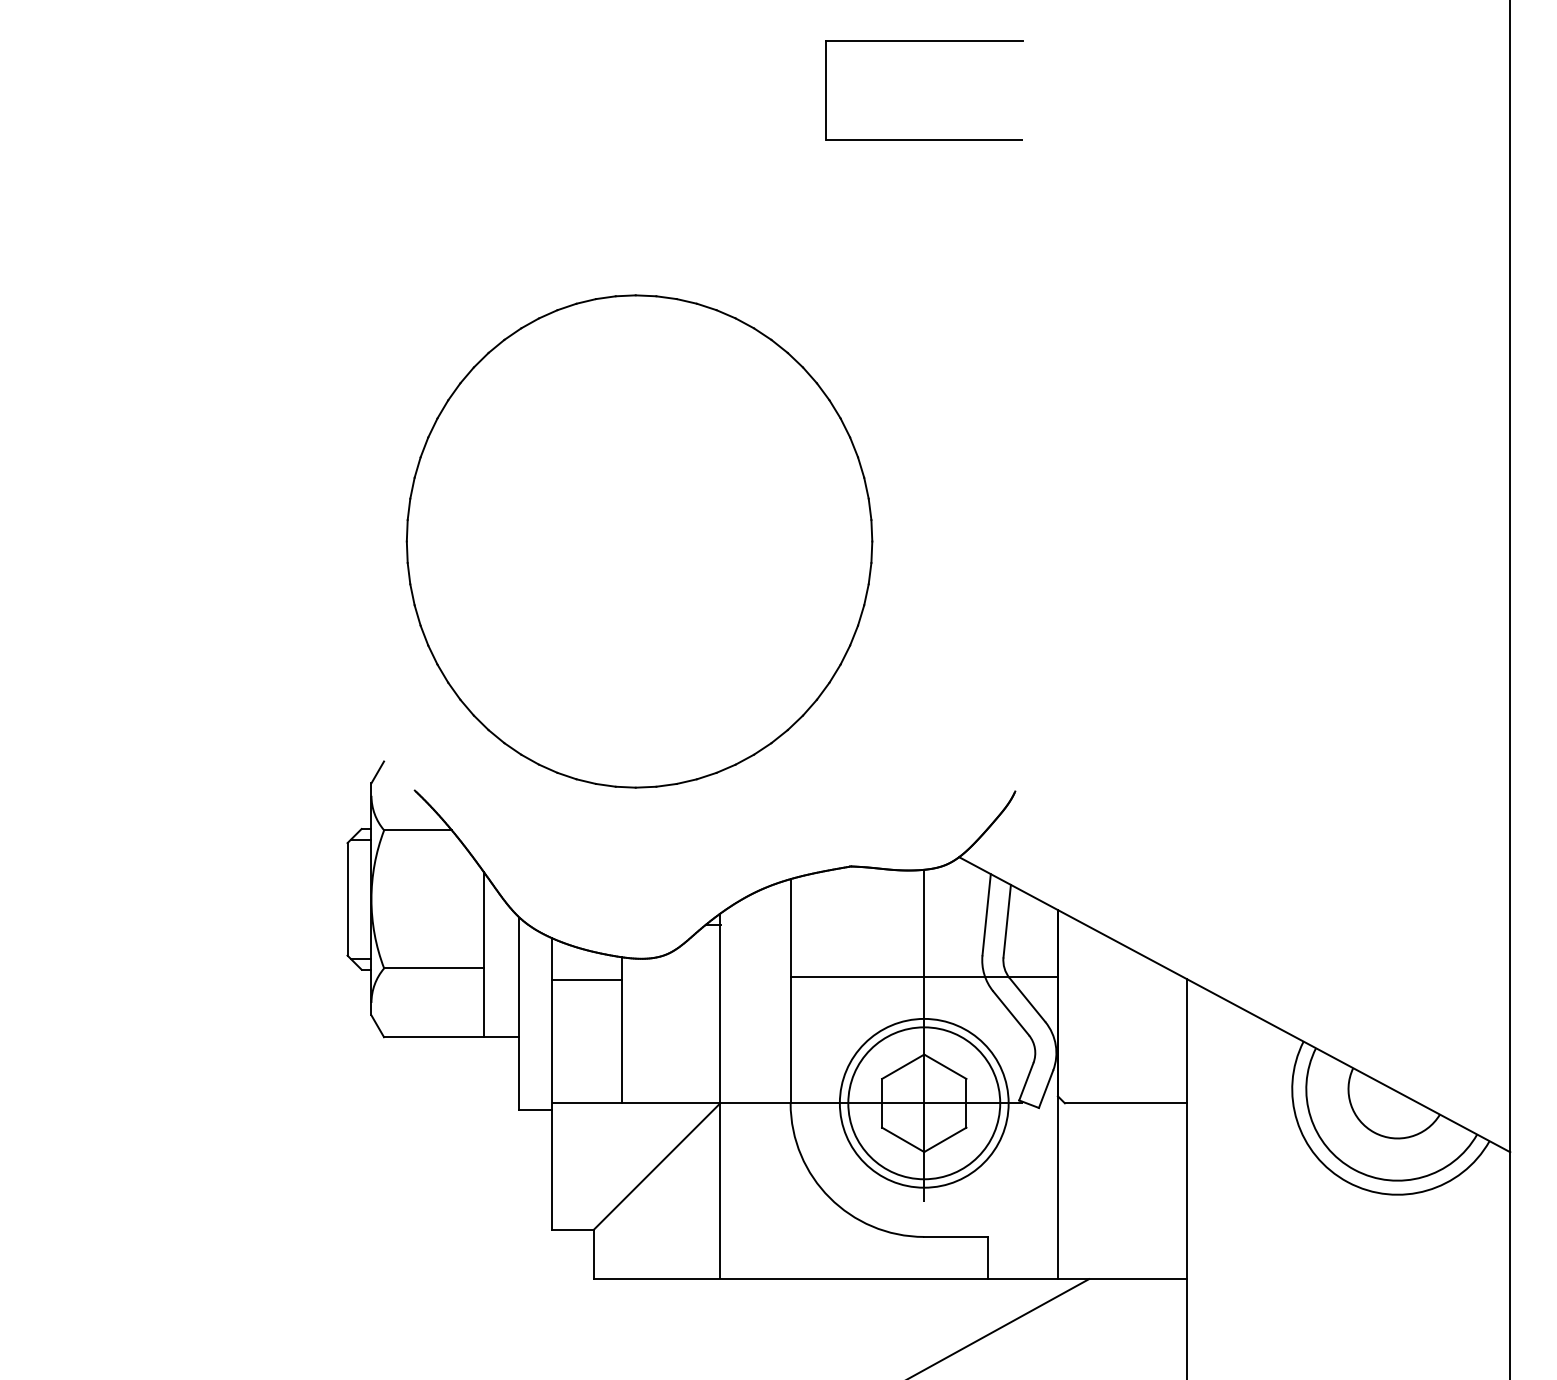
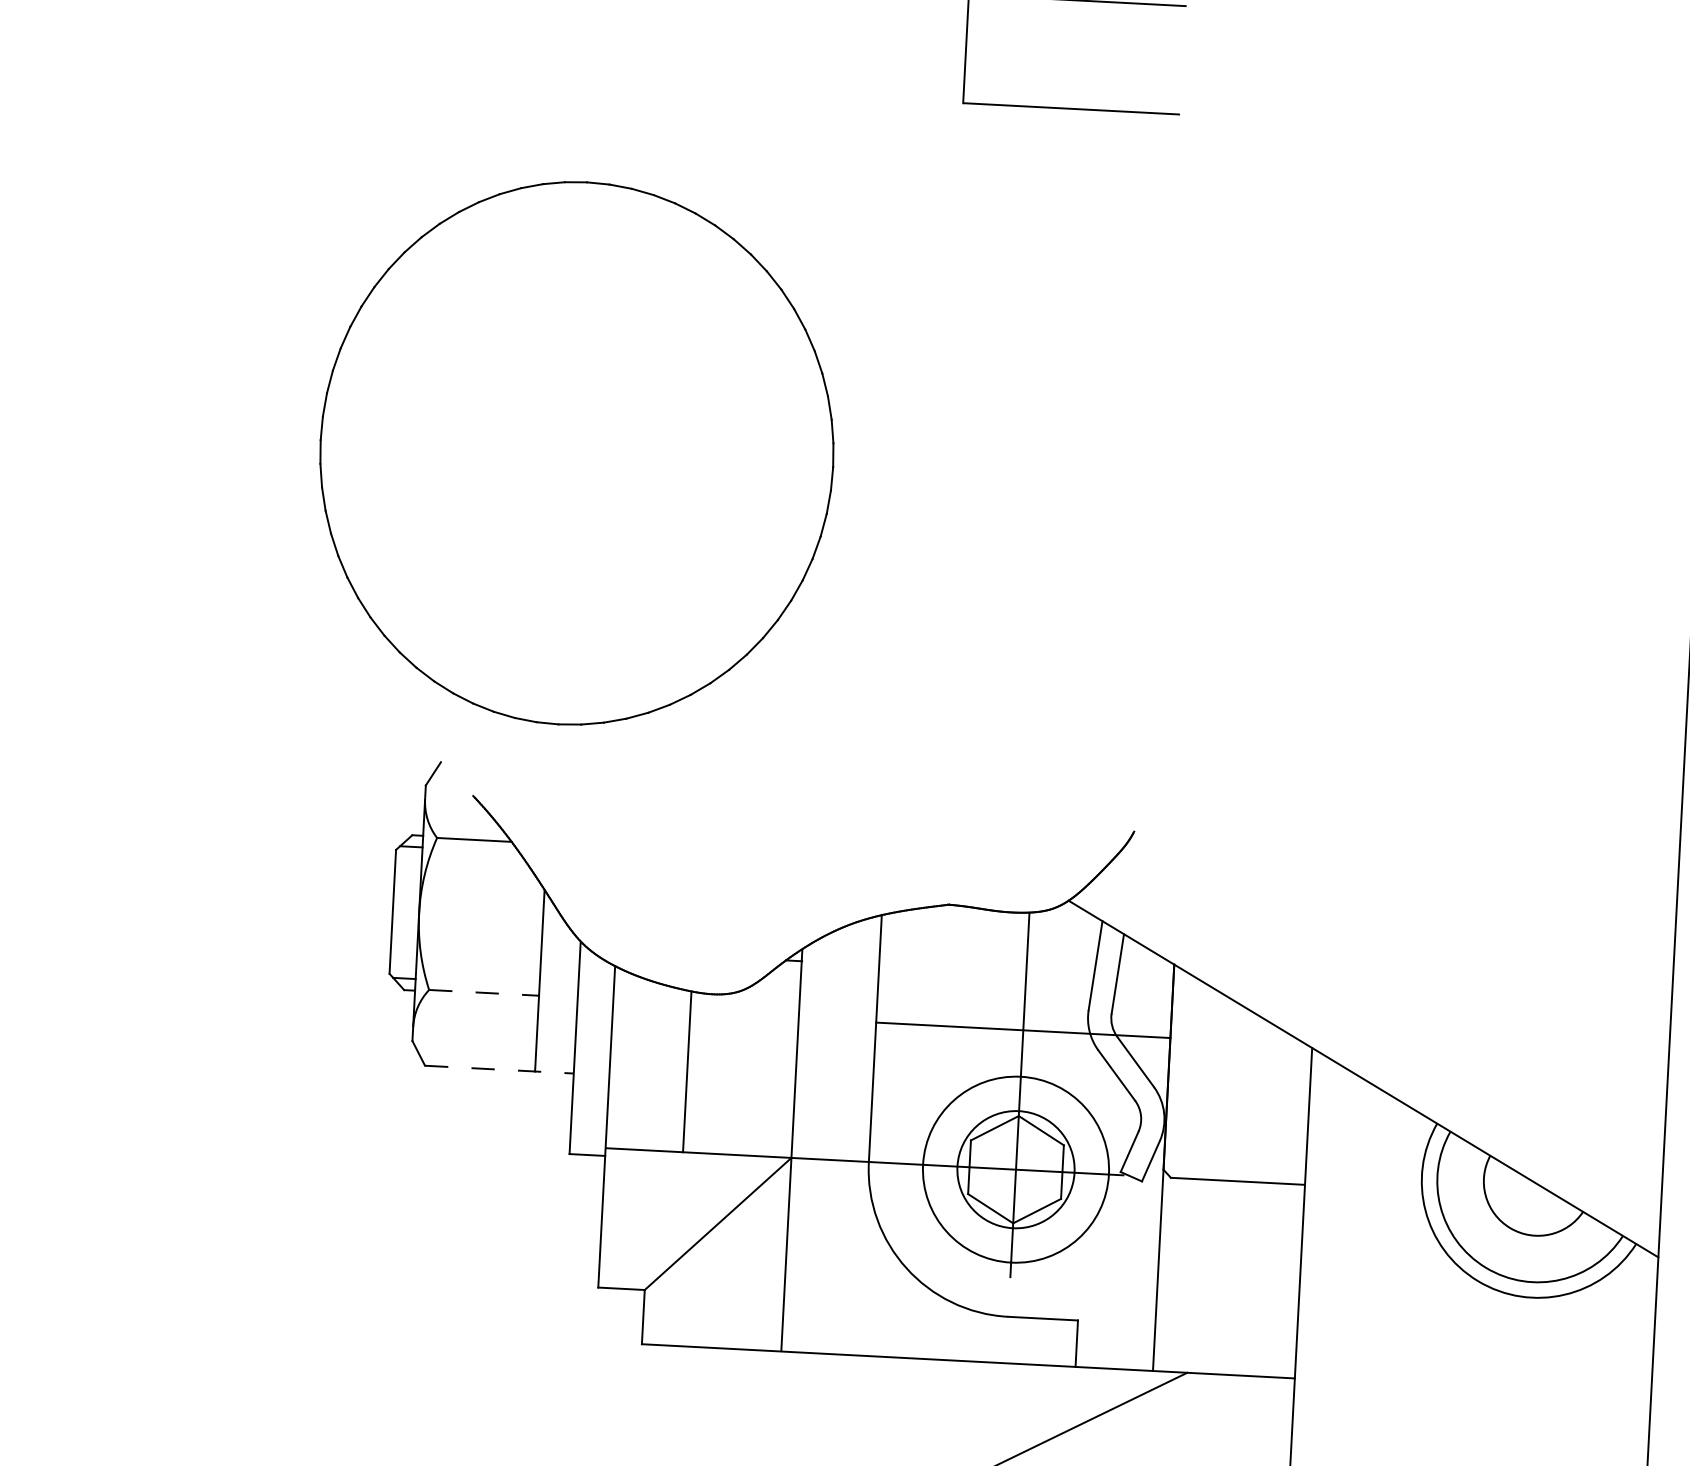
part: (639, 541) -> (576, 453), moved
line: (434, 968) -> (484, 993), solid -> dashed
line: (586, 979) -> (651, 1013), removed
line: (451, 1037) -> (499, 1069), solid -> dashed
circle: (924, 1103) -> (1016, 1169), size x0.7

